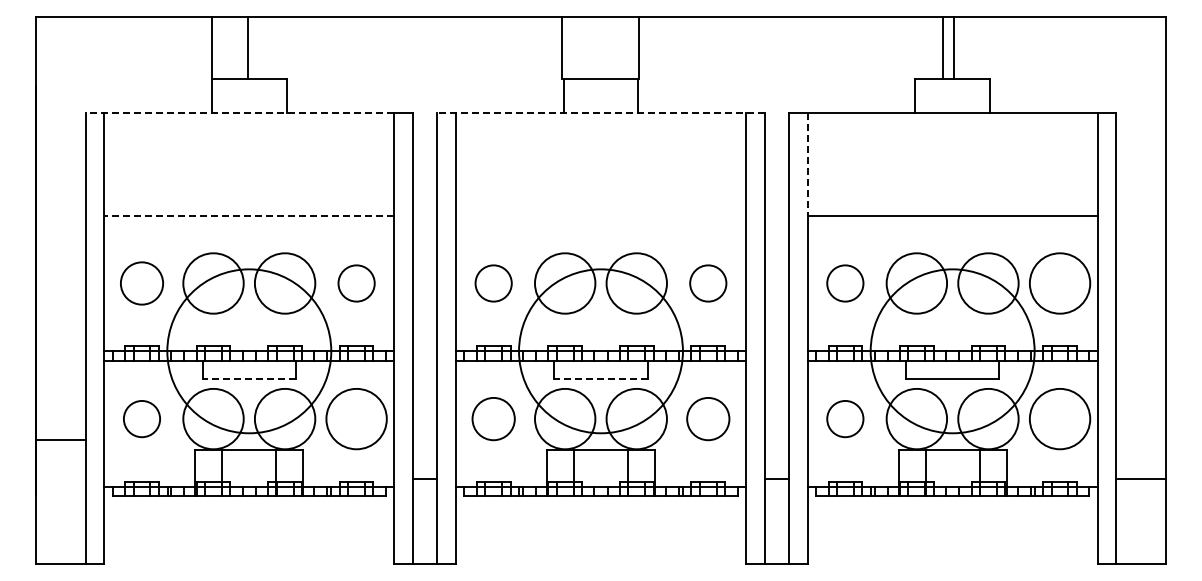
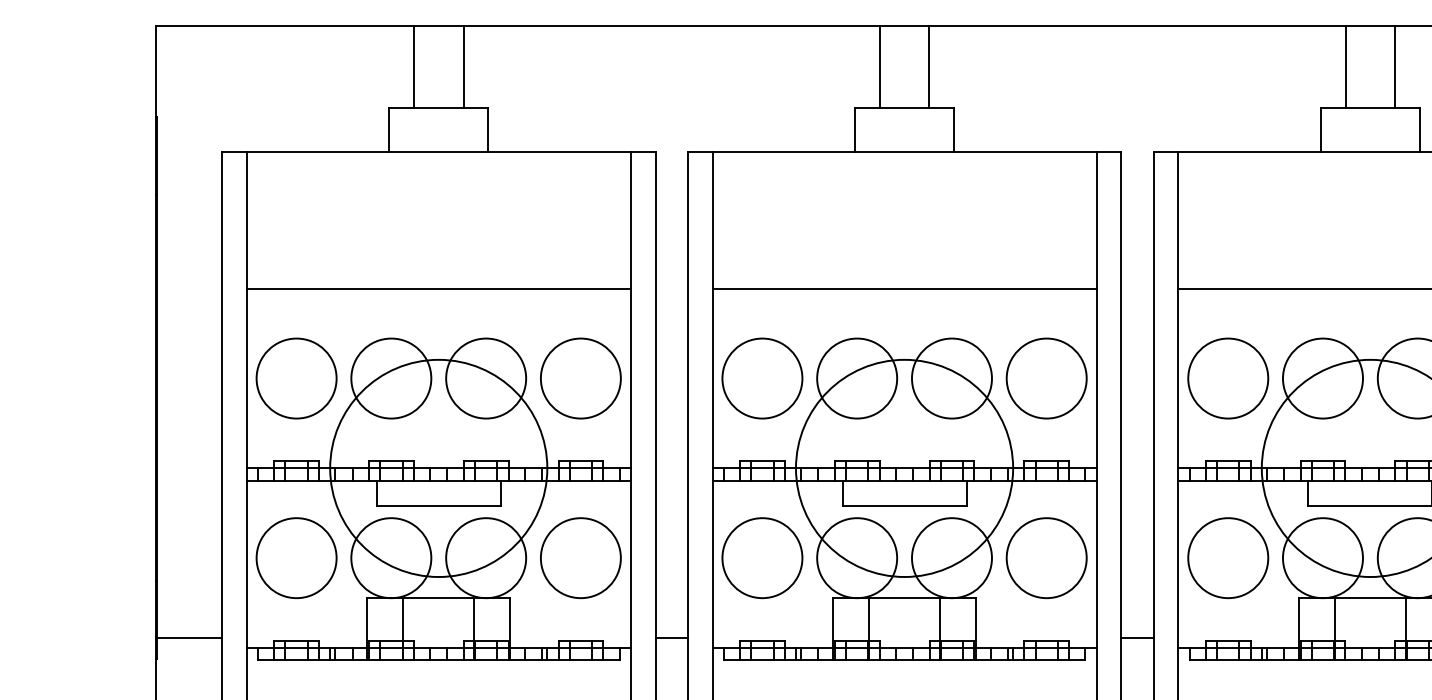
line: (211, 48) -> (413, 67), moved
line: (248, 48) -> (464, 67), moved
line: (562, 48) -> (880, 67), moved
line: (638, 48) -> (929, 67), moved
line: (943, 48) -> (1395, 67), moved
line: (953, 48) -> (1345, 67), moved
line: (239, 112) -> (425, 152), dashed -> solid
line: (601, 112) -> (905, 152), dashed -> solid
line: (807, 164) -> (1178, 220), dashed -> solid
line: (249, 215) -> (438, 288), dashed -> solid
line: (601, 215) -> (905, 288), added
circle: (141, 283) -> (295, 378), size x1.43
circle: (356, 283) -> (580, 378), size x1.67
circle: (493, 283) -> (762, 378), size x1.67
circle: (708, 283) -> (1046, 378), size x1.67
circle: (845, 283) -> (1228, 378), size x1.67
line: (249, 379) -> (438, 505), dashed -> solid
line: (600, 379) -> (903, 505), dashed -> solid
circle: (141, 418) -> (295, 557), size x1.67
circle: (493, 418) -> (762, 557), size x1.43
circle: (708, 418) -> (1046, 557), size x1.43
circle: (845, 418) -> (1228, 557), size x1.67
line: (60, 440) -> (188, 638), moved

